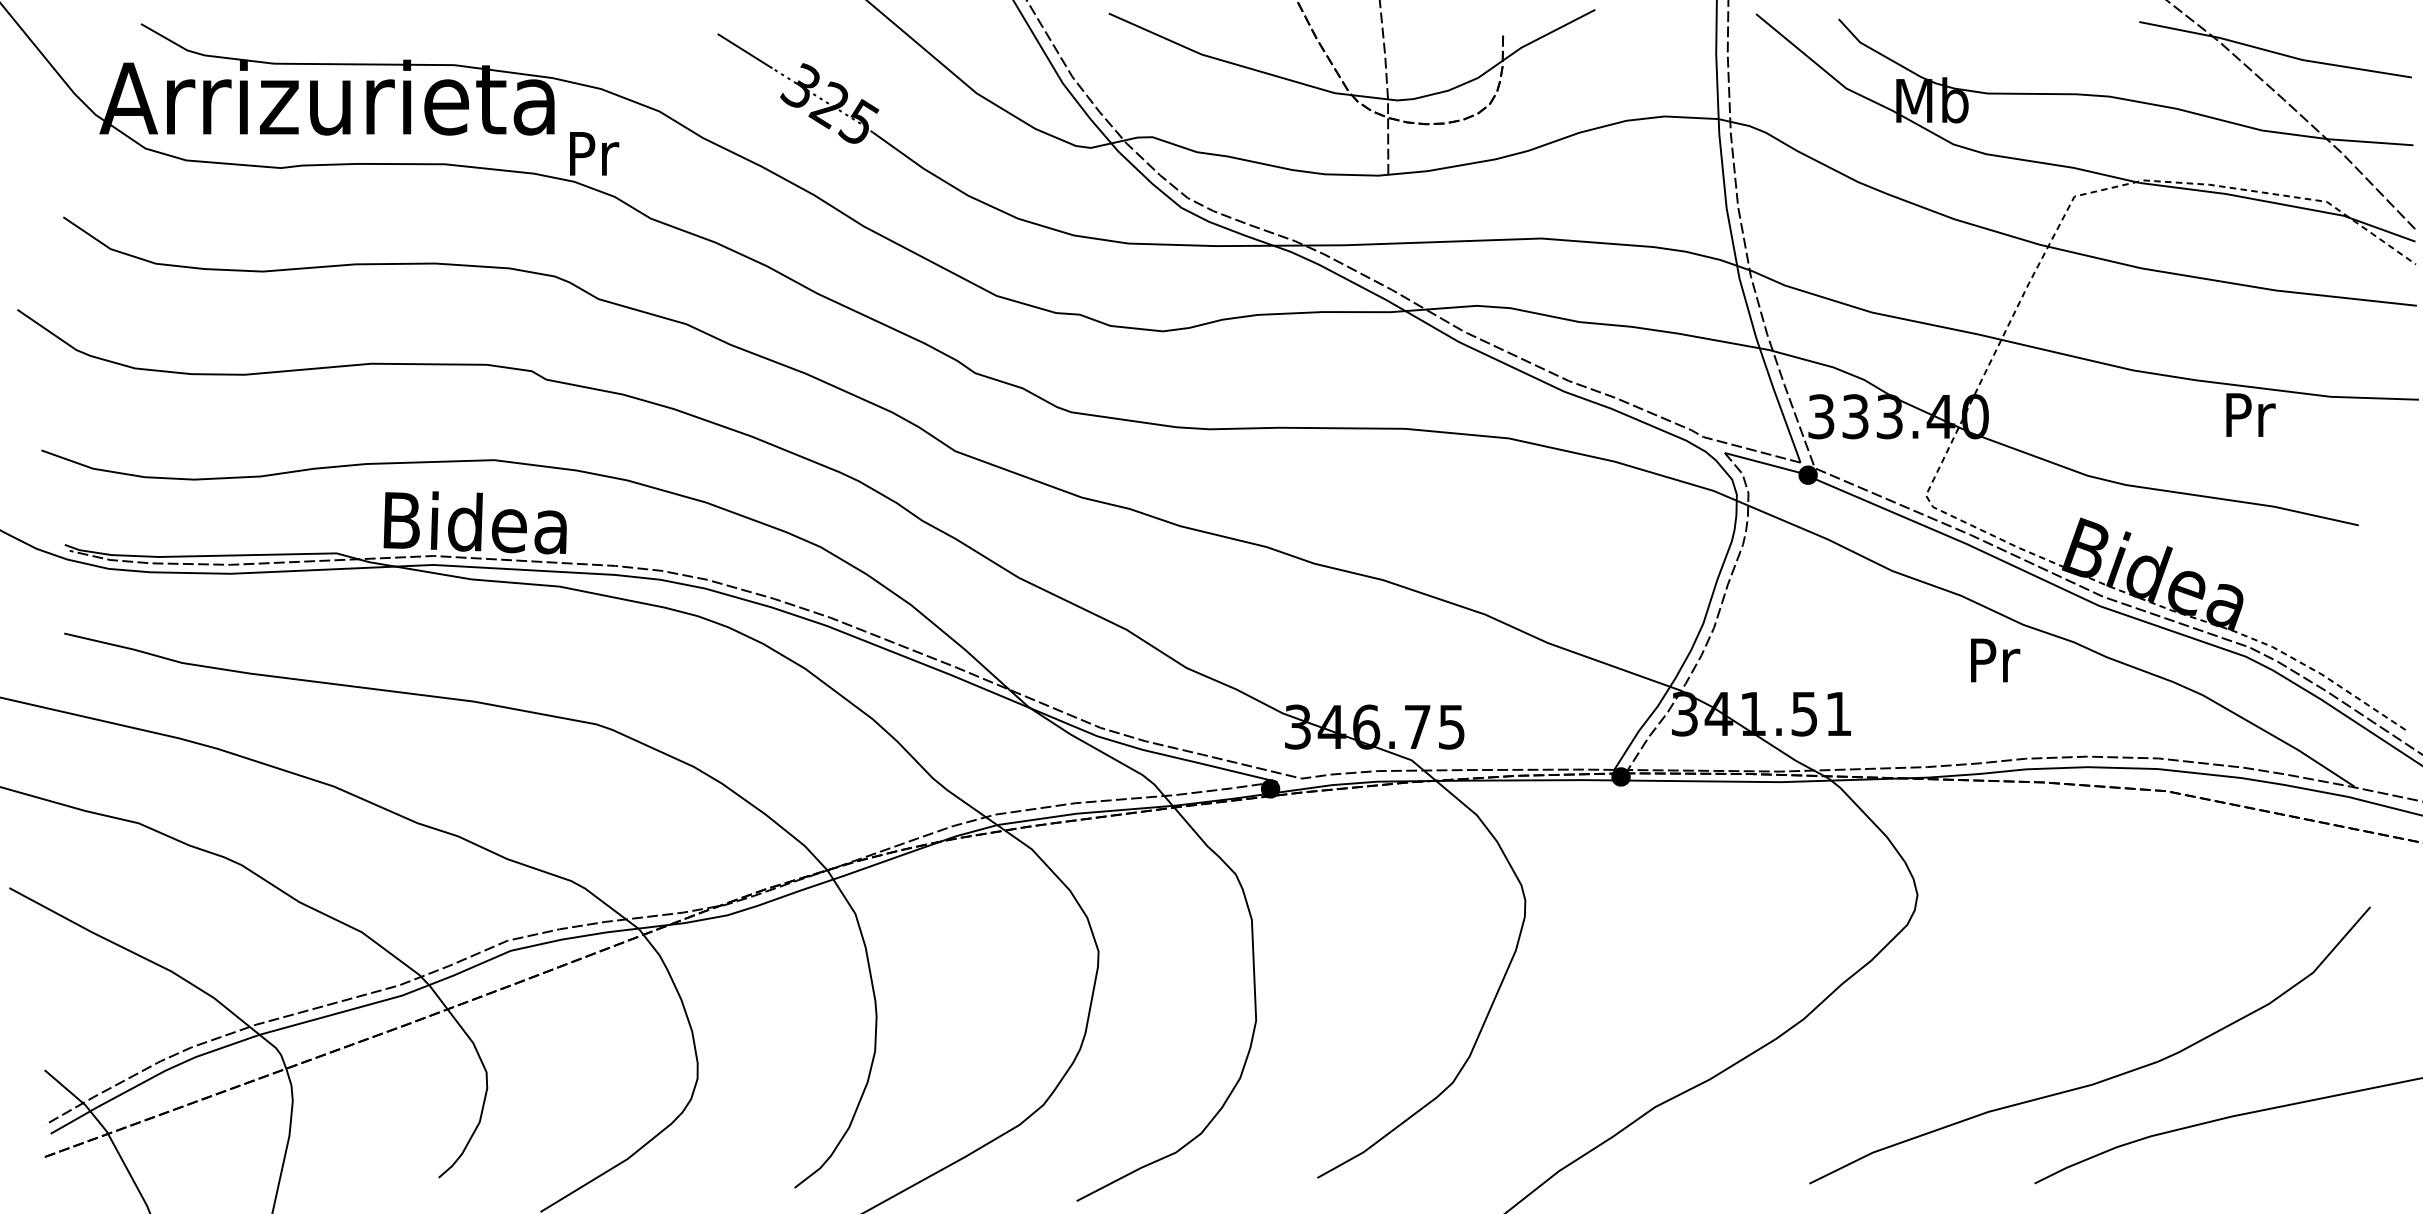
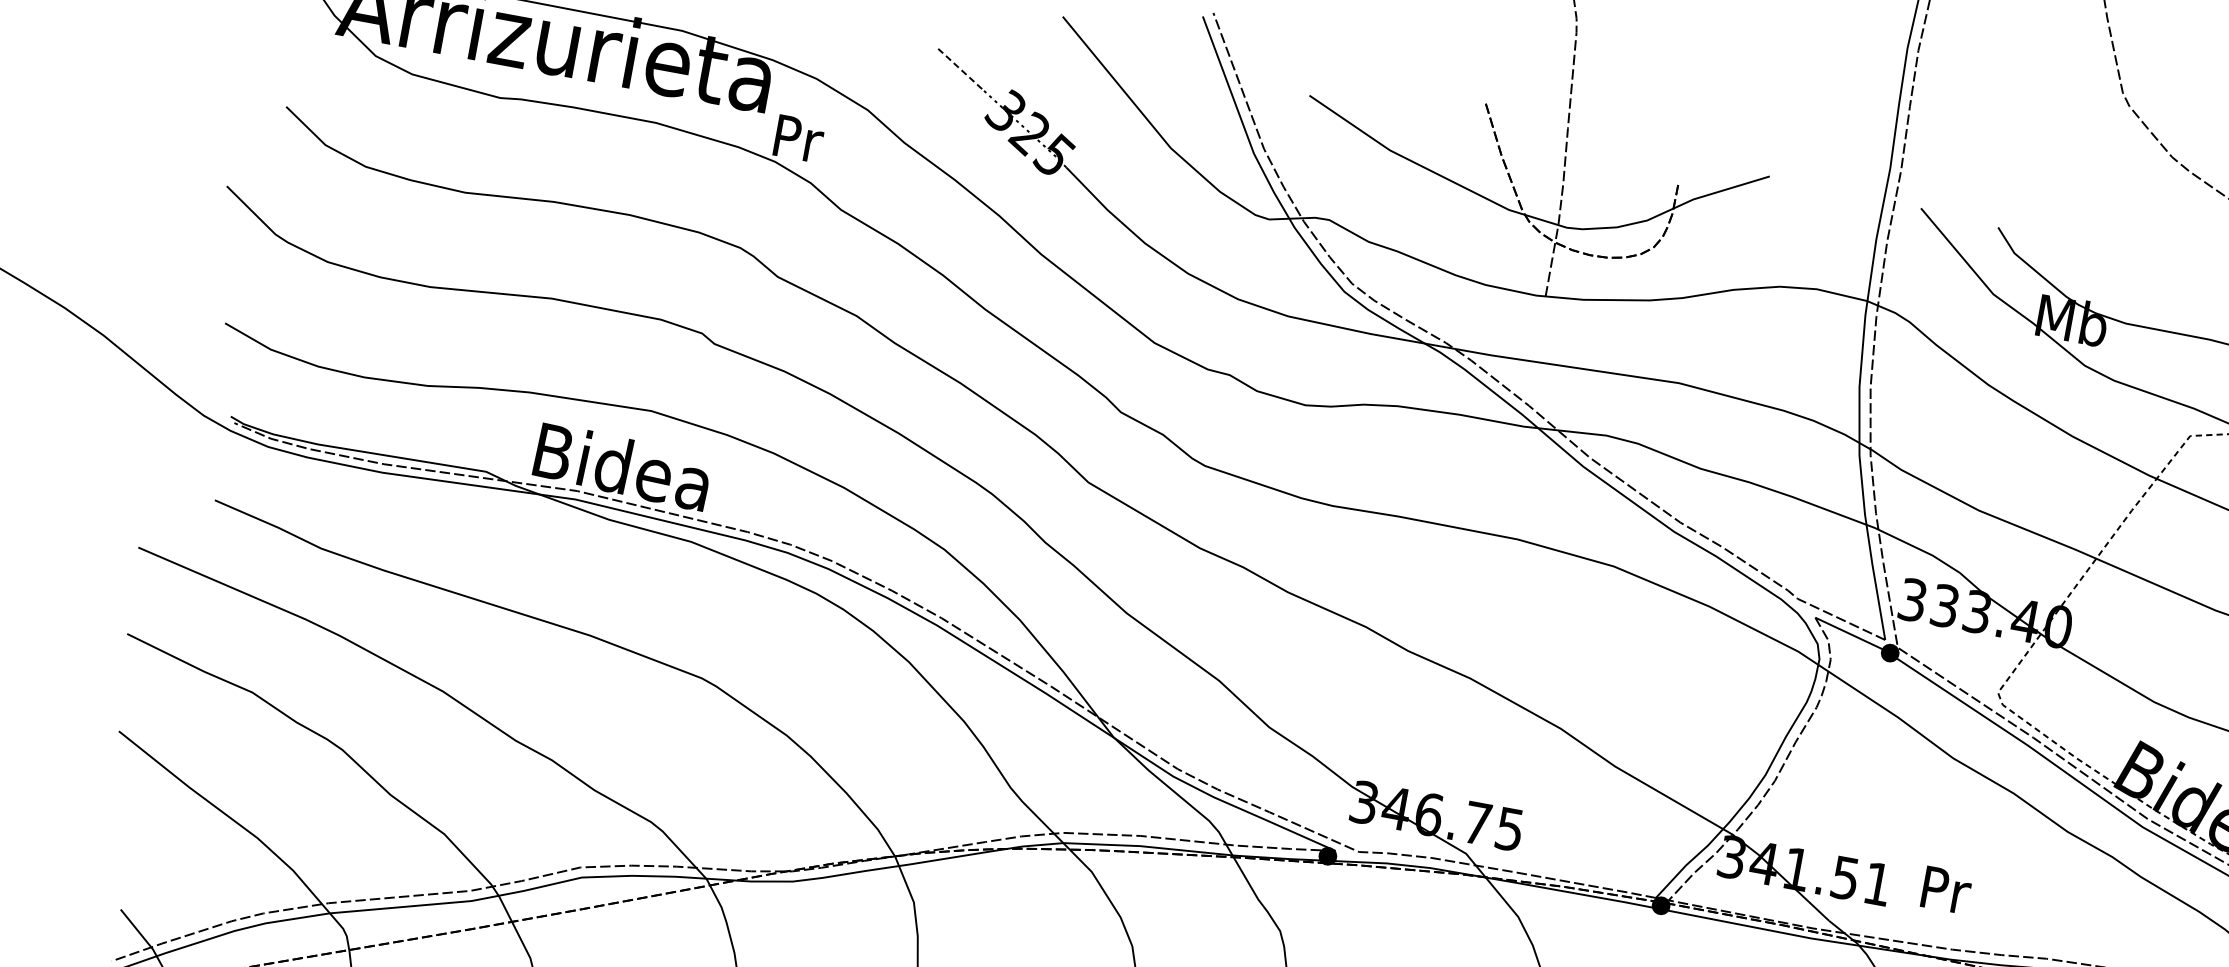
line: (744, 50) -> (958, 67), solid -> dashed
text: (1995, 660) -> (1946, 890), moved

